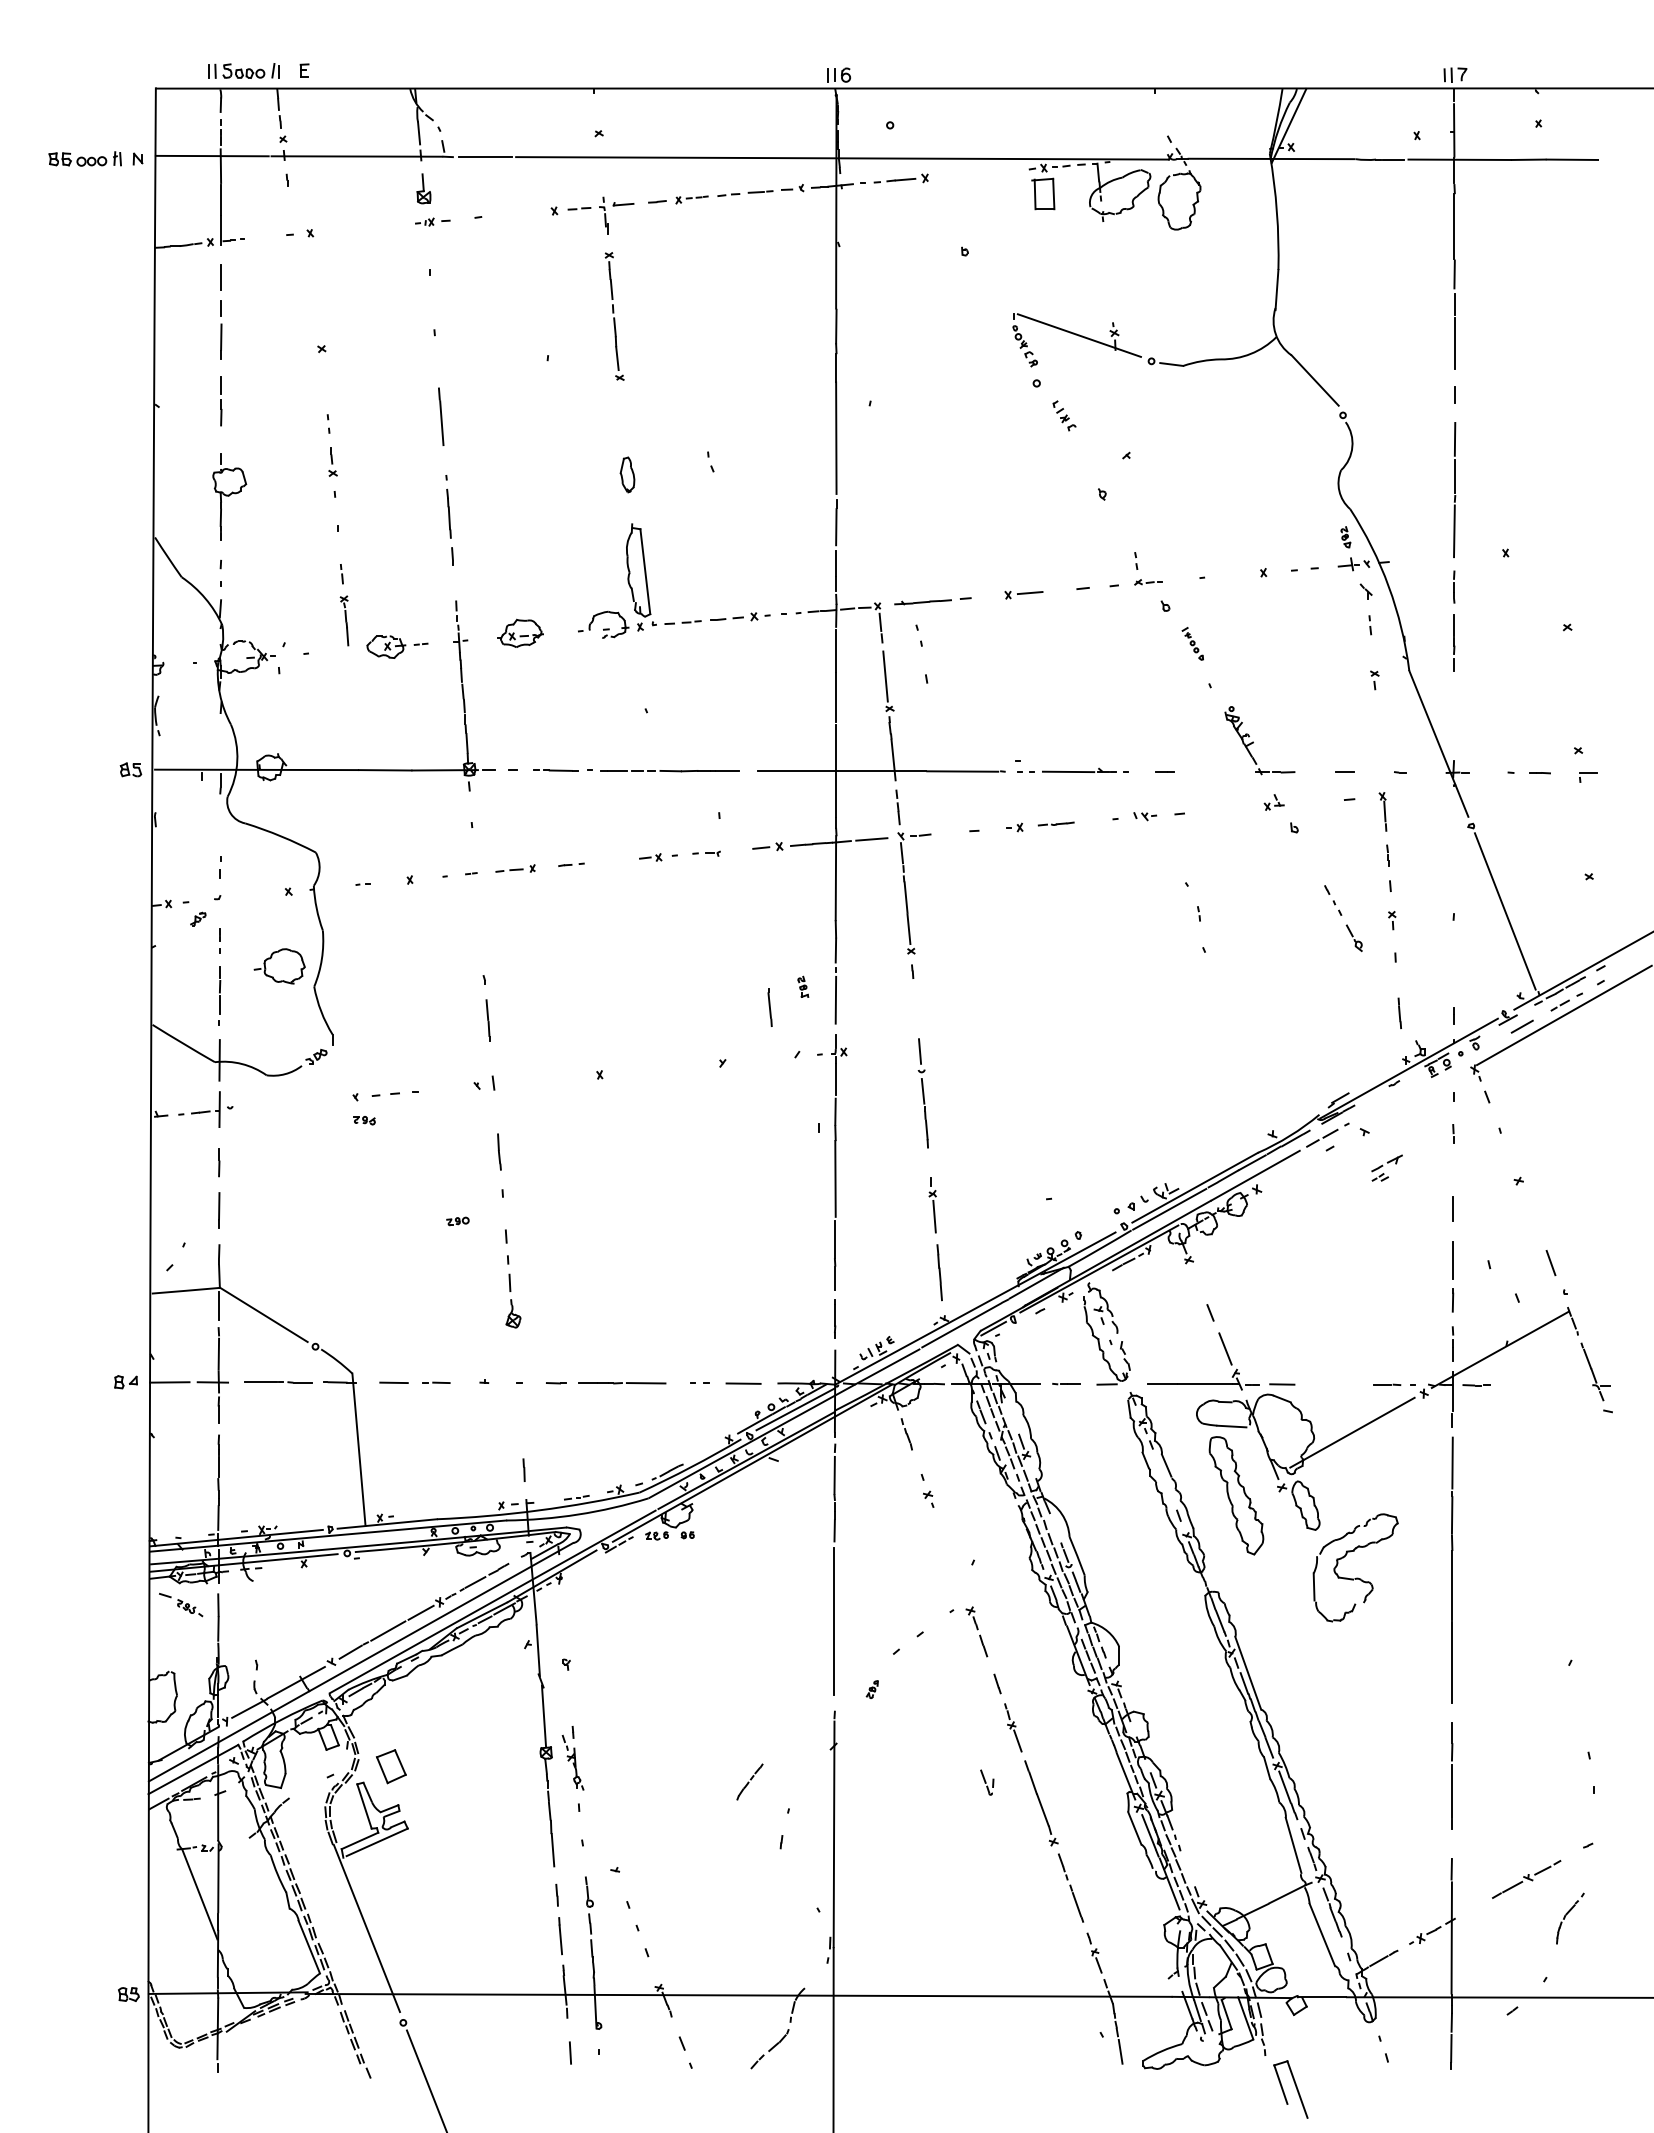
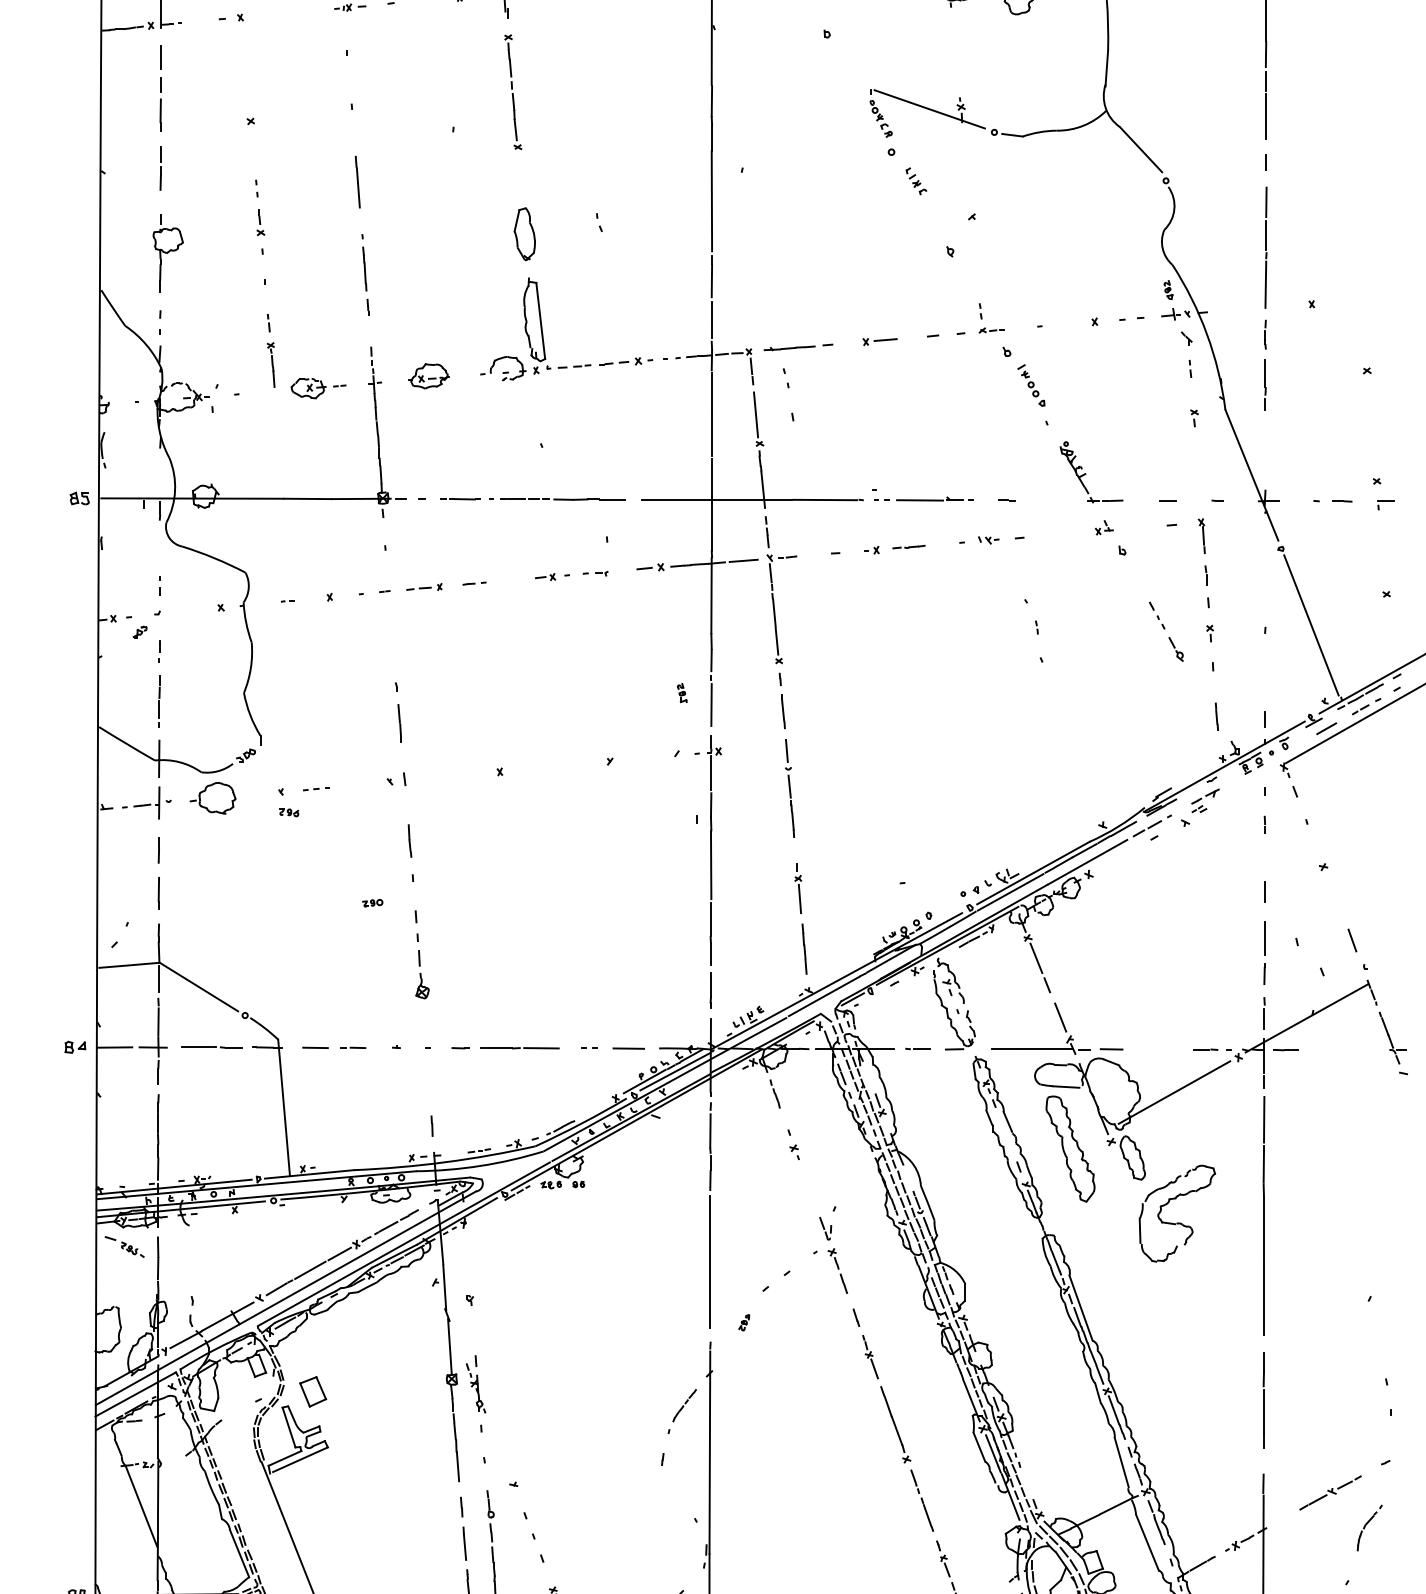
part: (627, 474) -> (524, 233), size x1.67
part: (1192, 643) -> (1031, 385), size x1.43
part: (279, 966) -> (212, 798), moved
line: (769, 1007) -> (782, 711), moved
part: (394, 1094) -> (315, 789), size x0.62
part: (1386, 1167) -> (1204, 800), moved
line: (1197, 1282) -> (1035, 957), added
part: (749, 1781) -> (684, 1405), moved
part: (987, 1782) -> (825, 1228), moved

